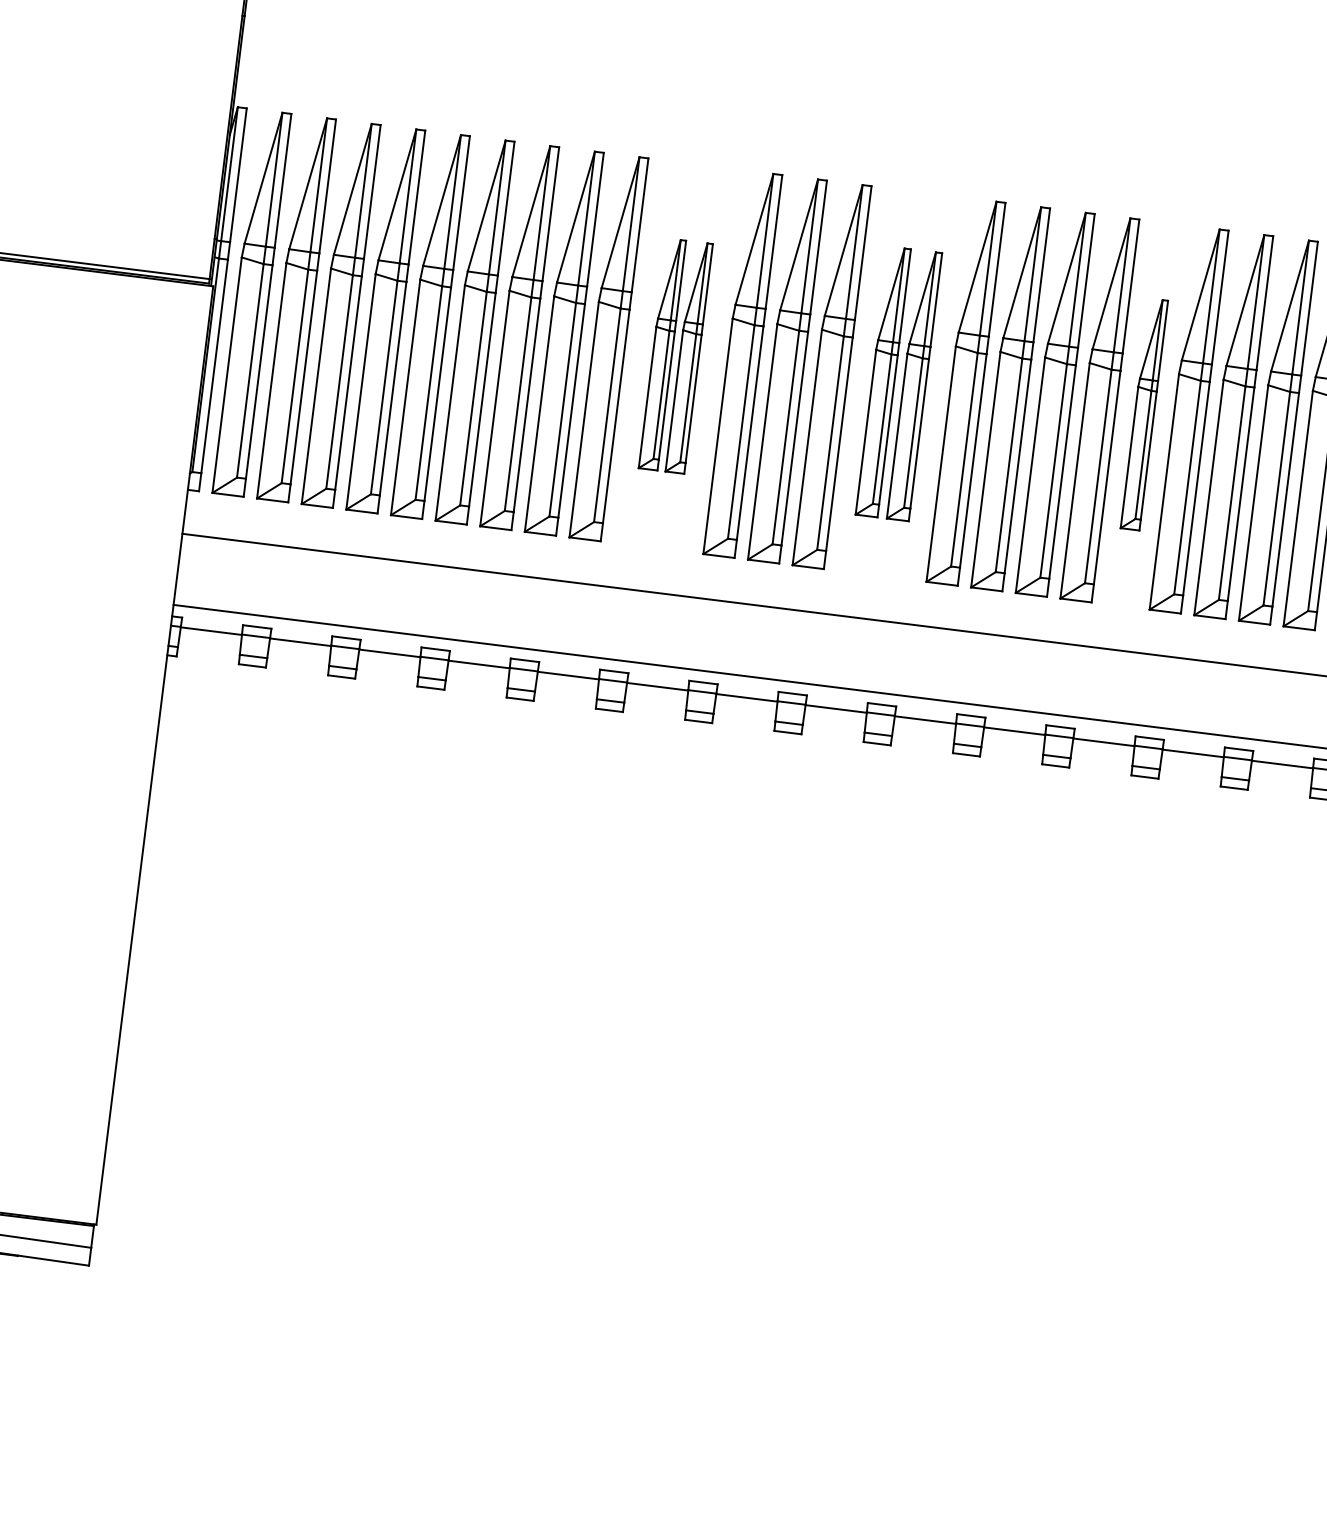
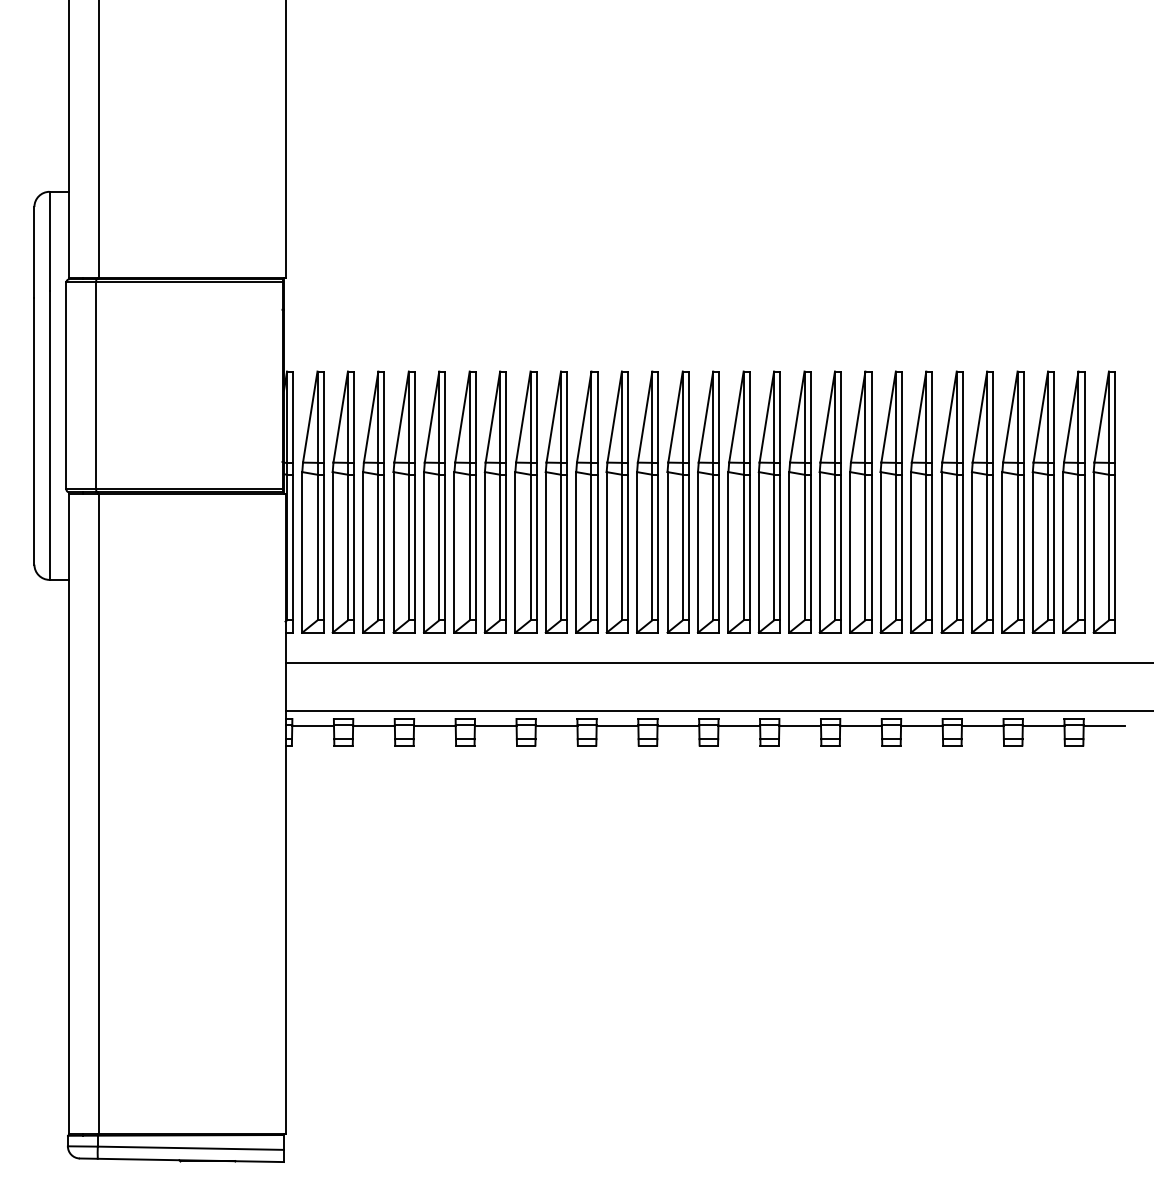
part: (675, 355) -> (601, 501), size x1.67
part: (897, 382) -> (753, 501), size x1.43
part: (1144, 413) -> (921, 501), size x1.67

